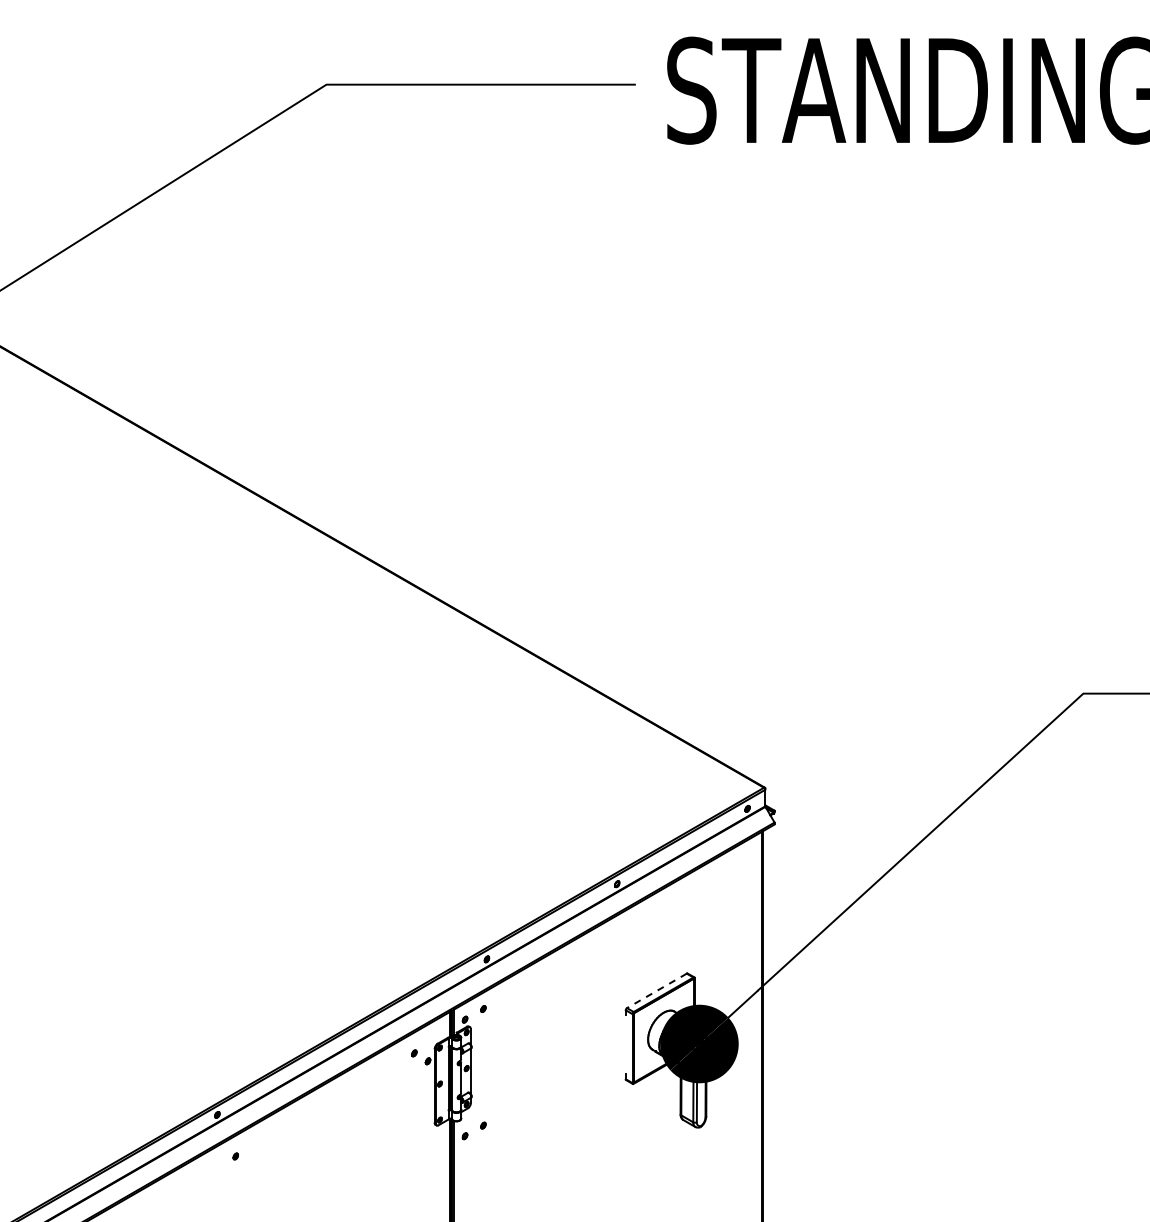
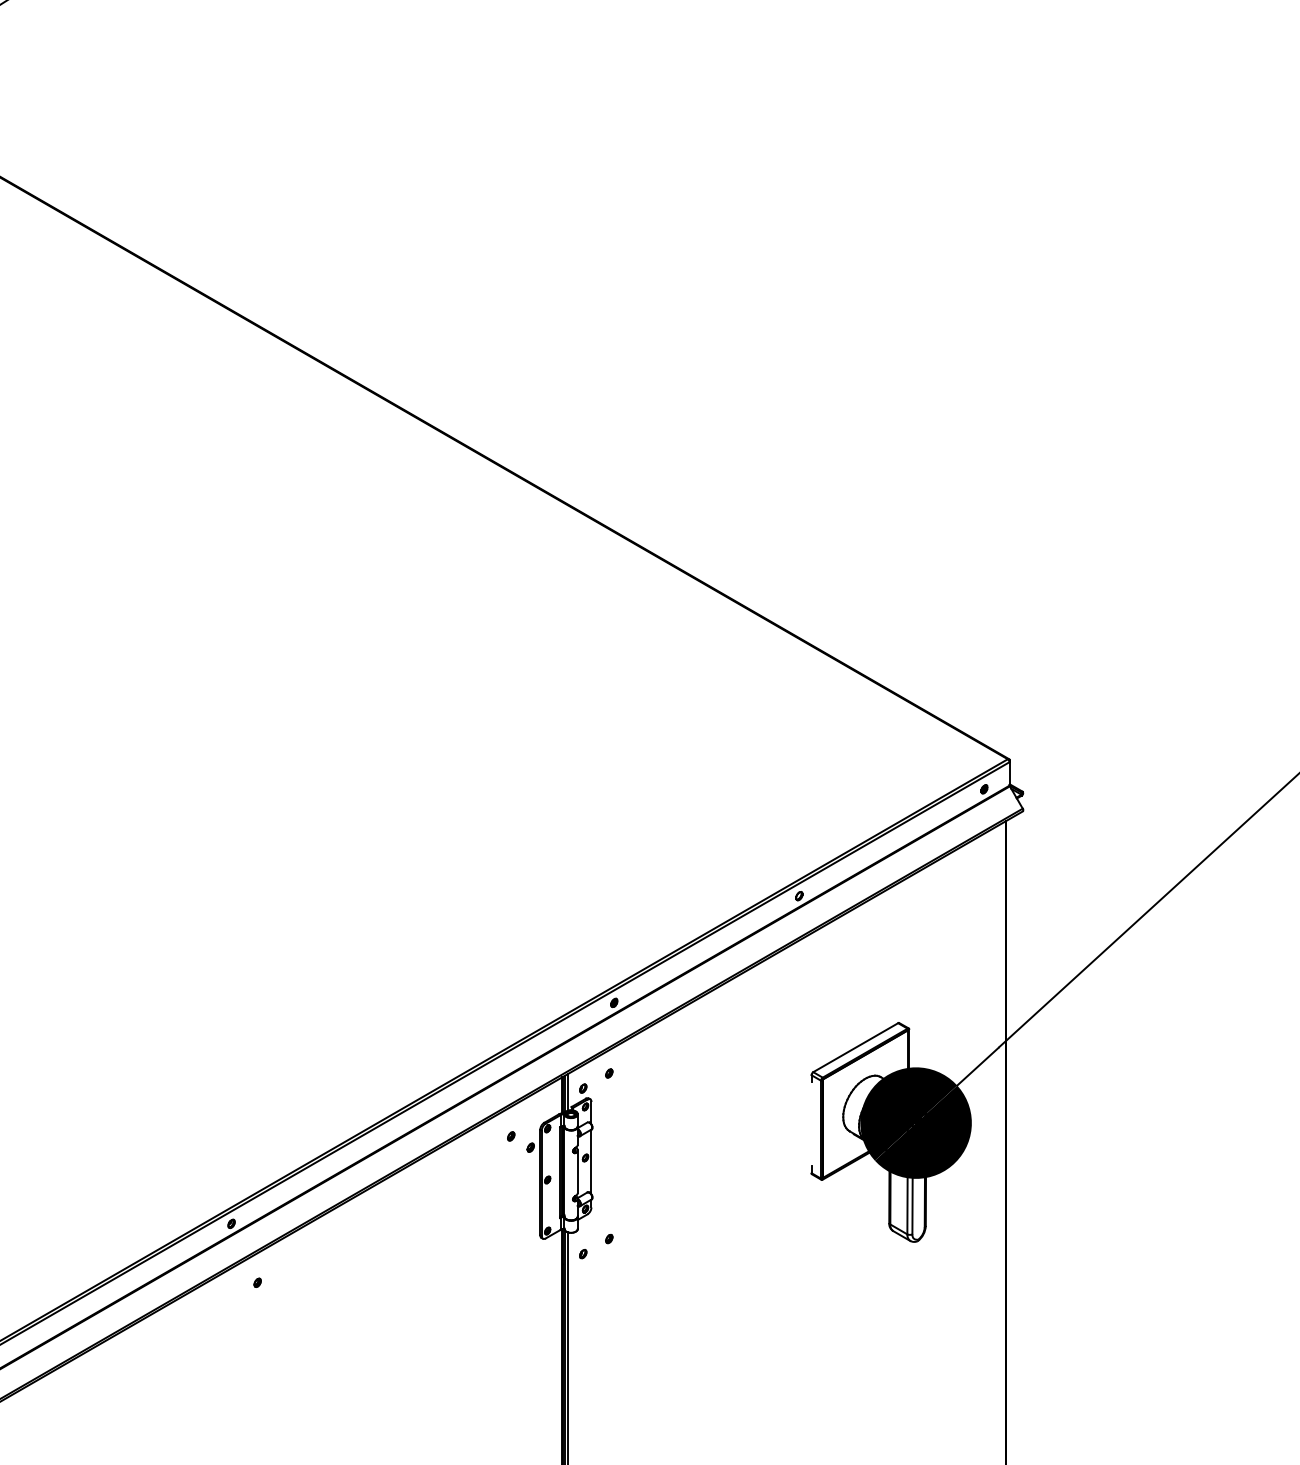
line: (656, 990) -> (855, 1047), dashed -> solid

